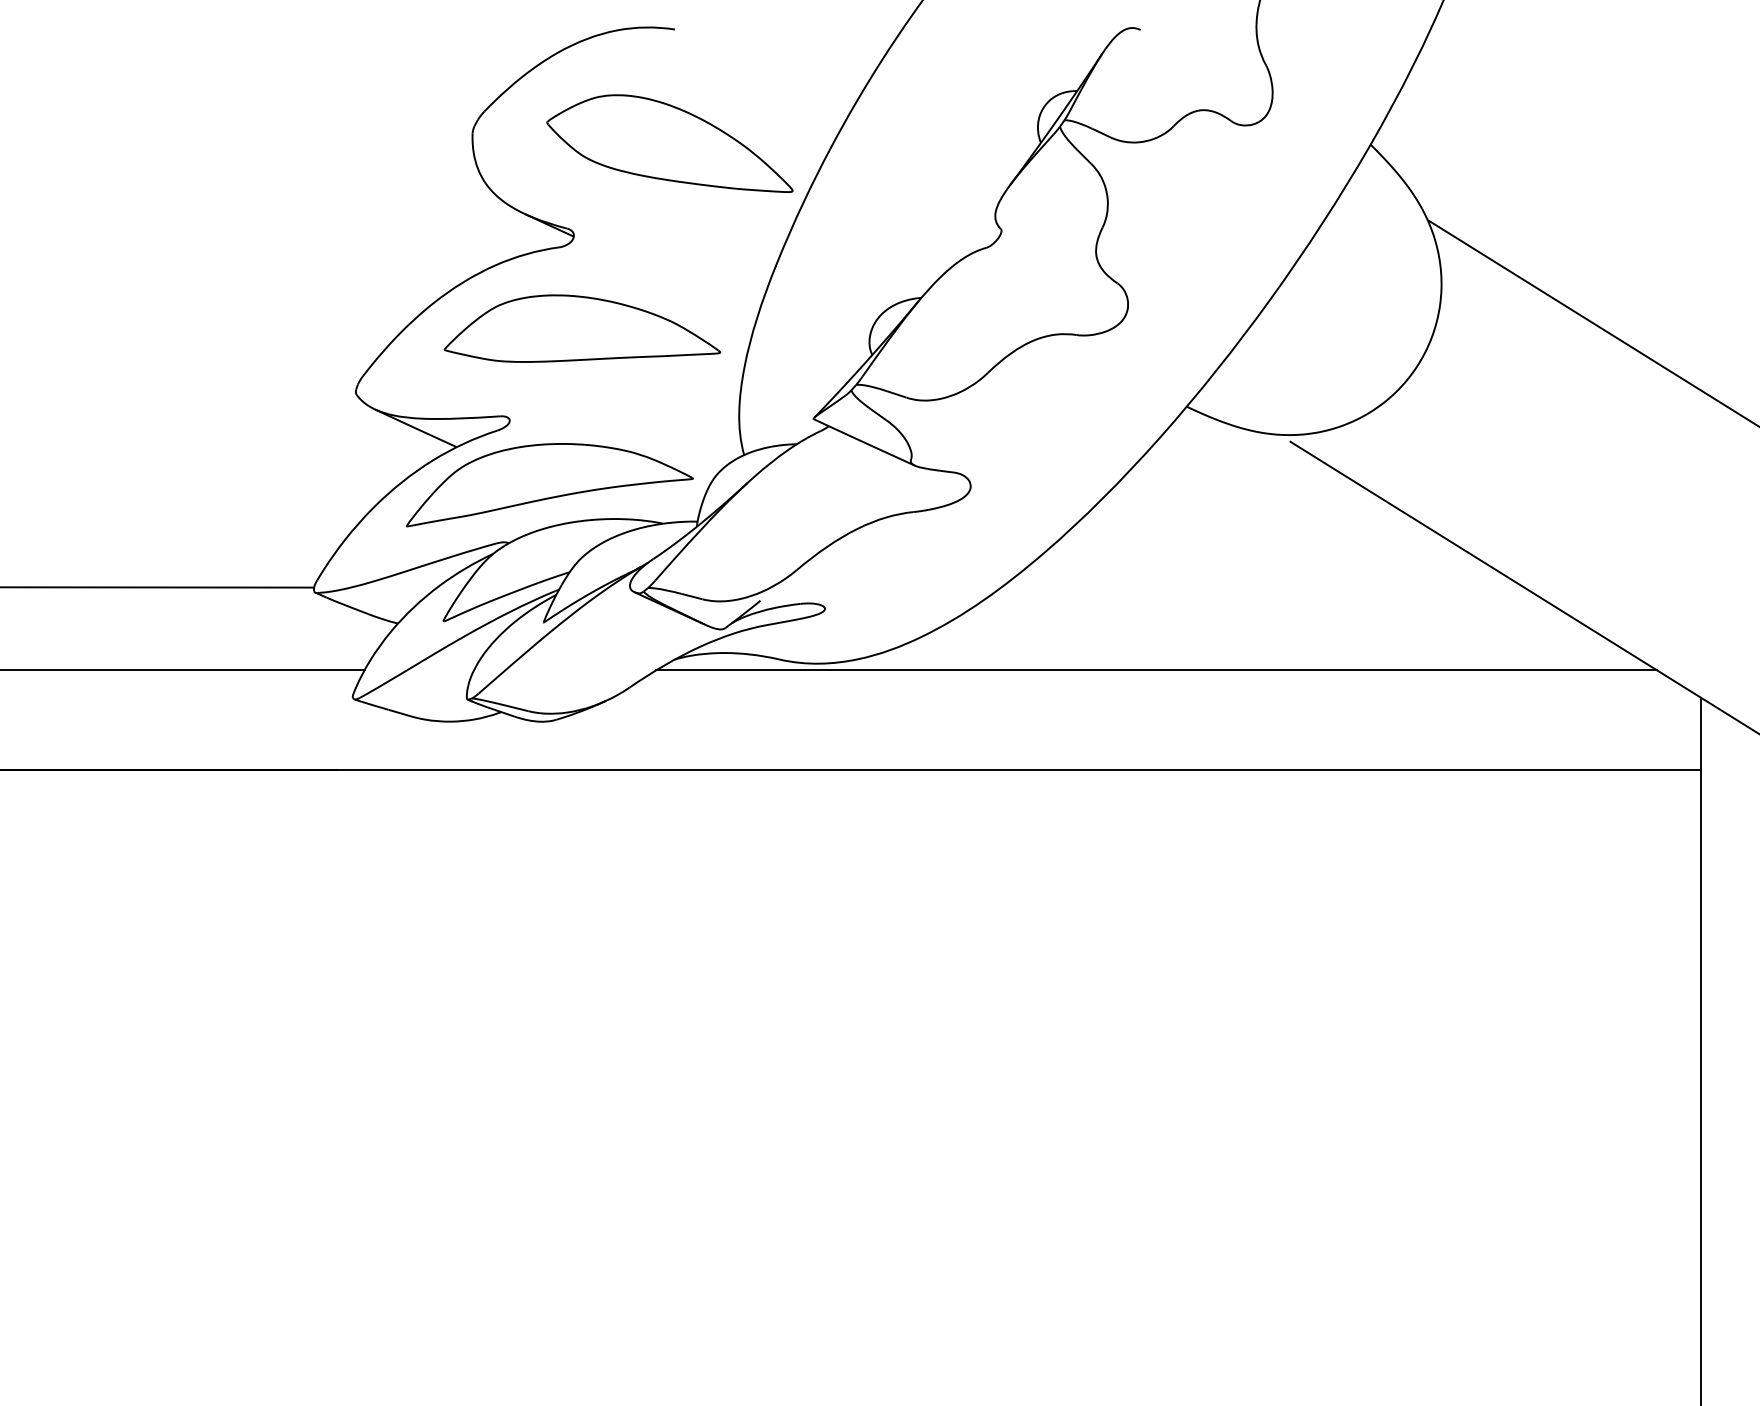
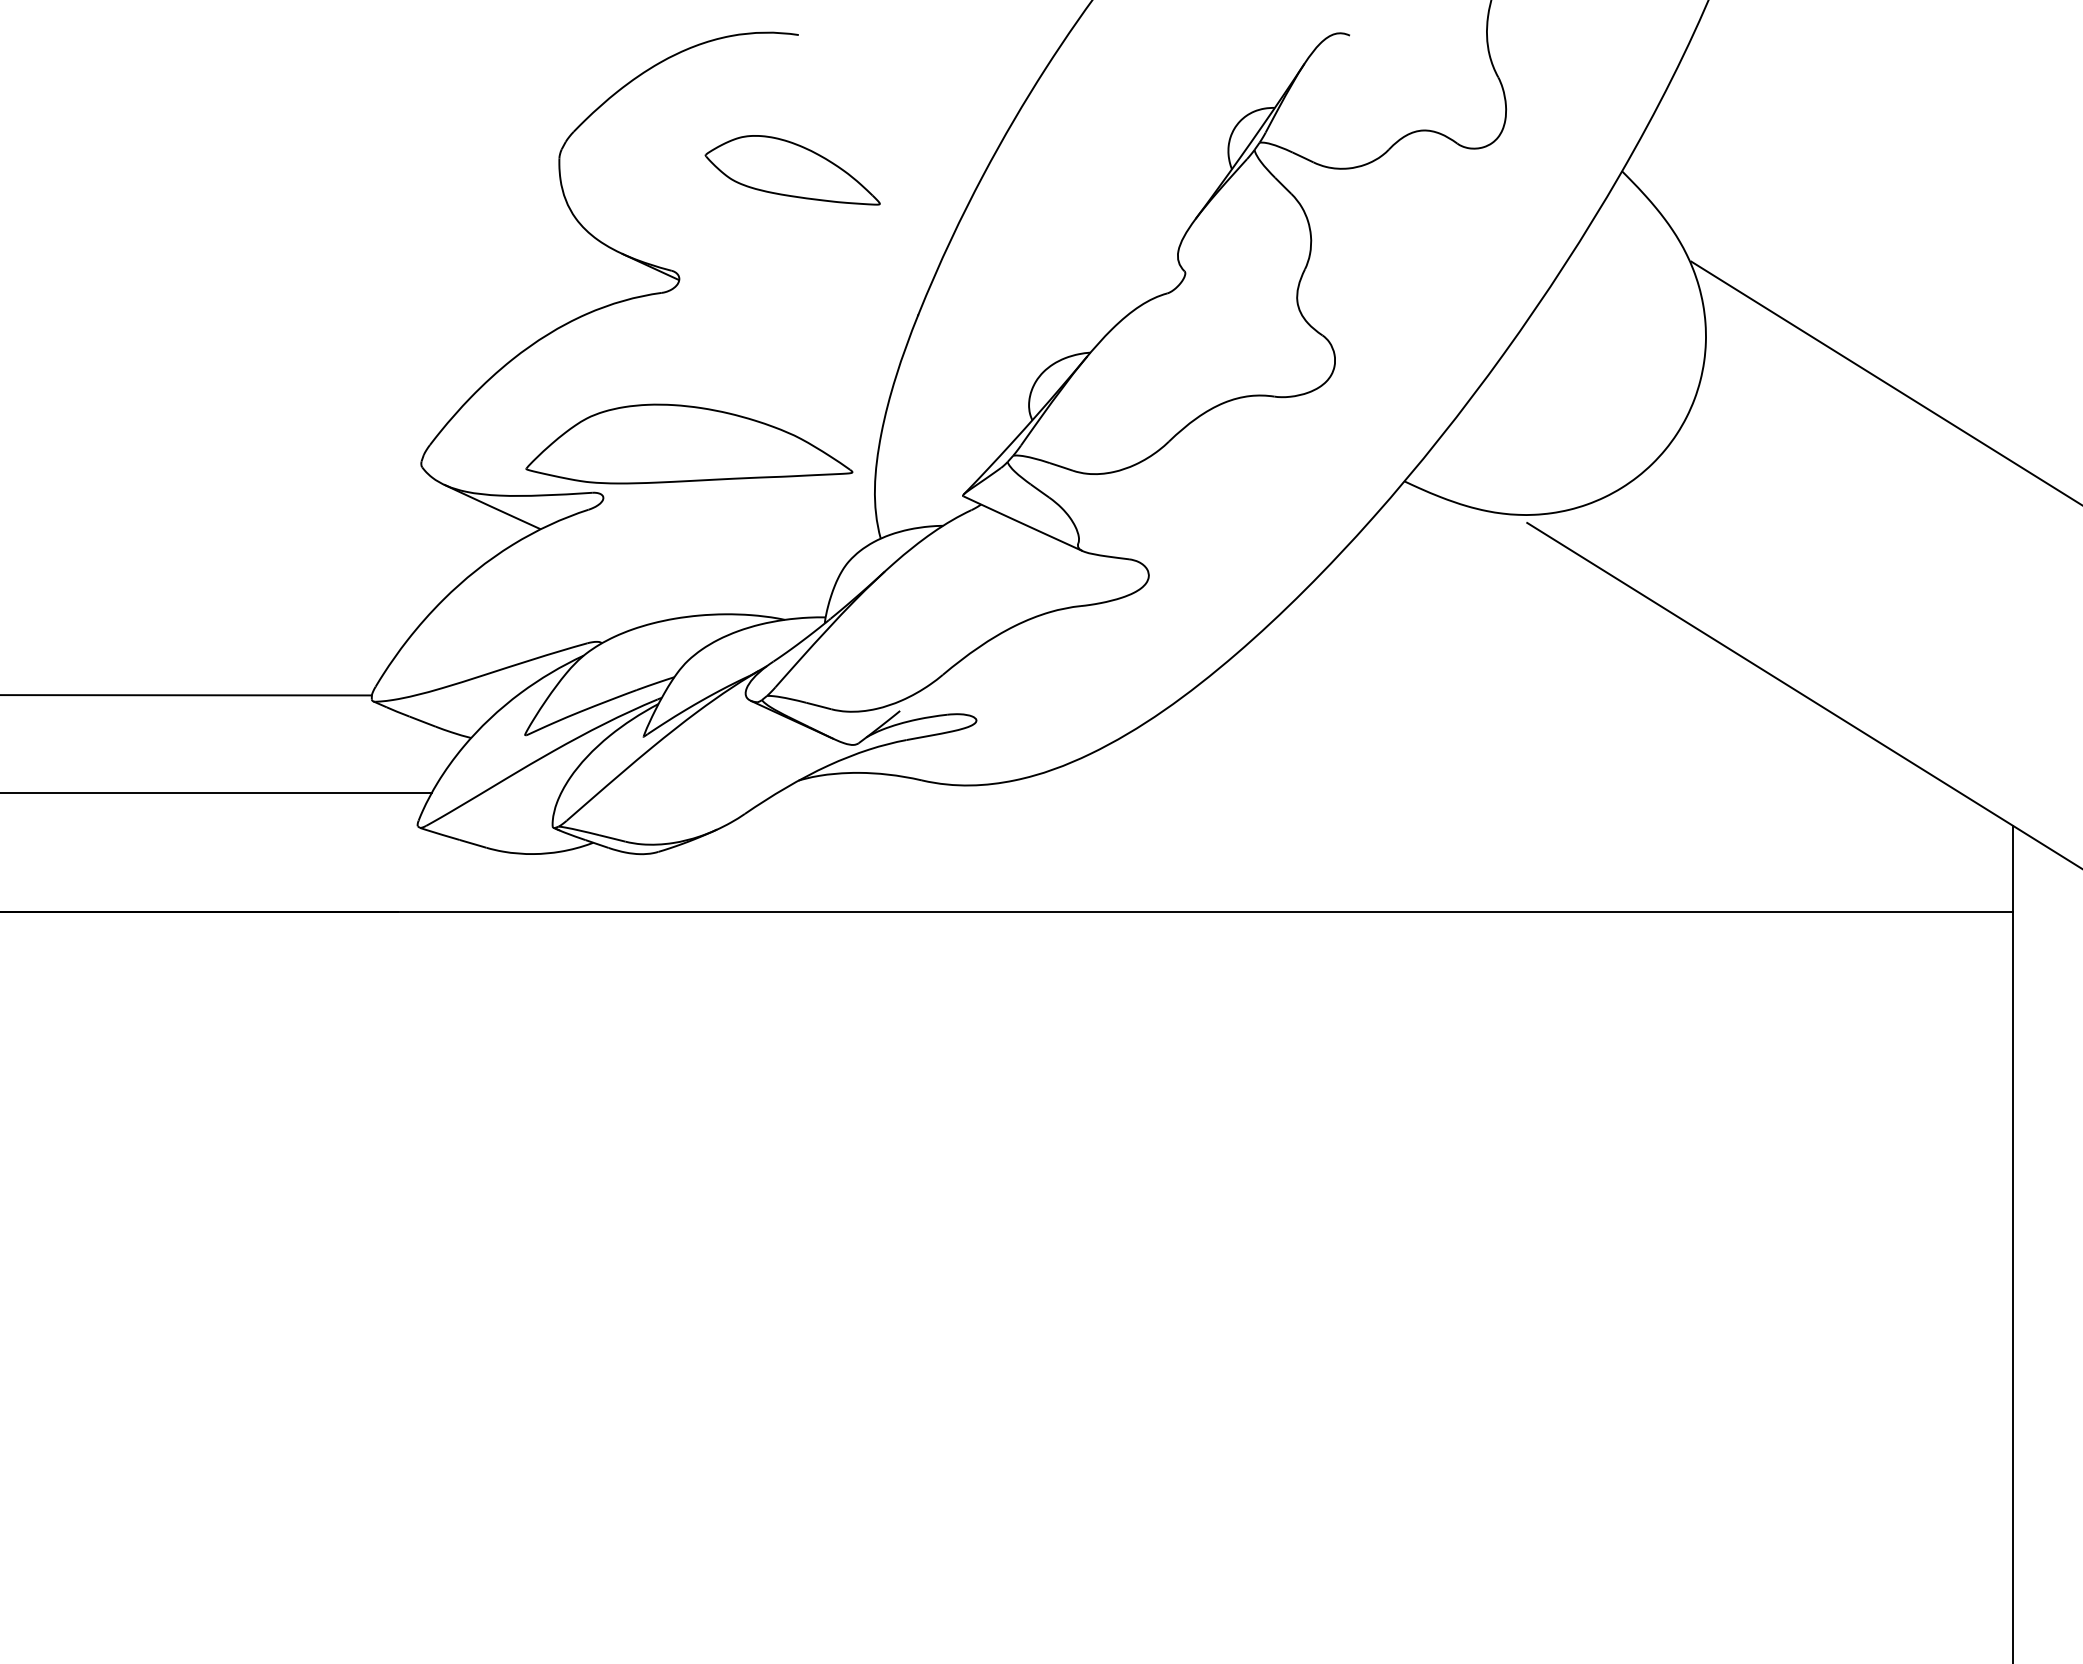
part: (669, 143) -> (792, 170), size x0.6
part: (582, 328) -> (689, 443), moved
part: (549, 484) -> (650, 573), removed
line: (1156, 670) -> (1368, 793), removed

